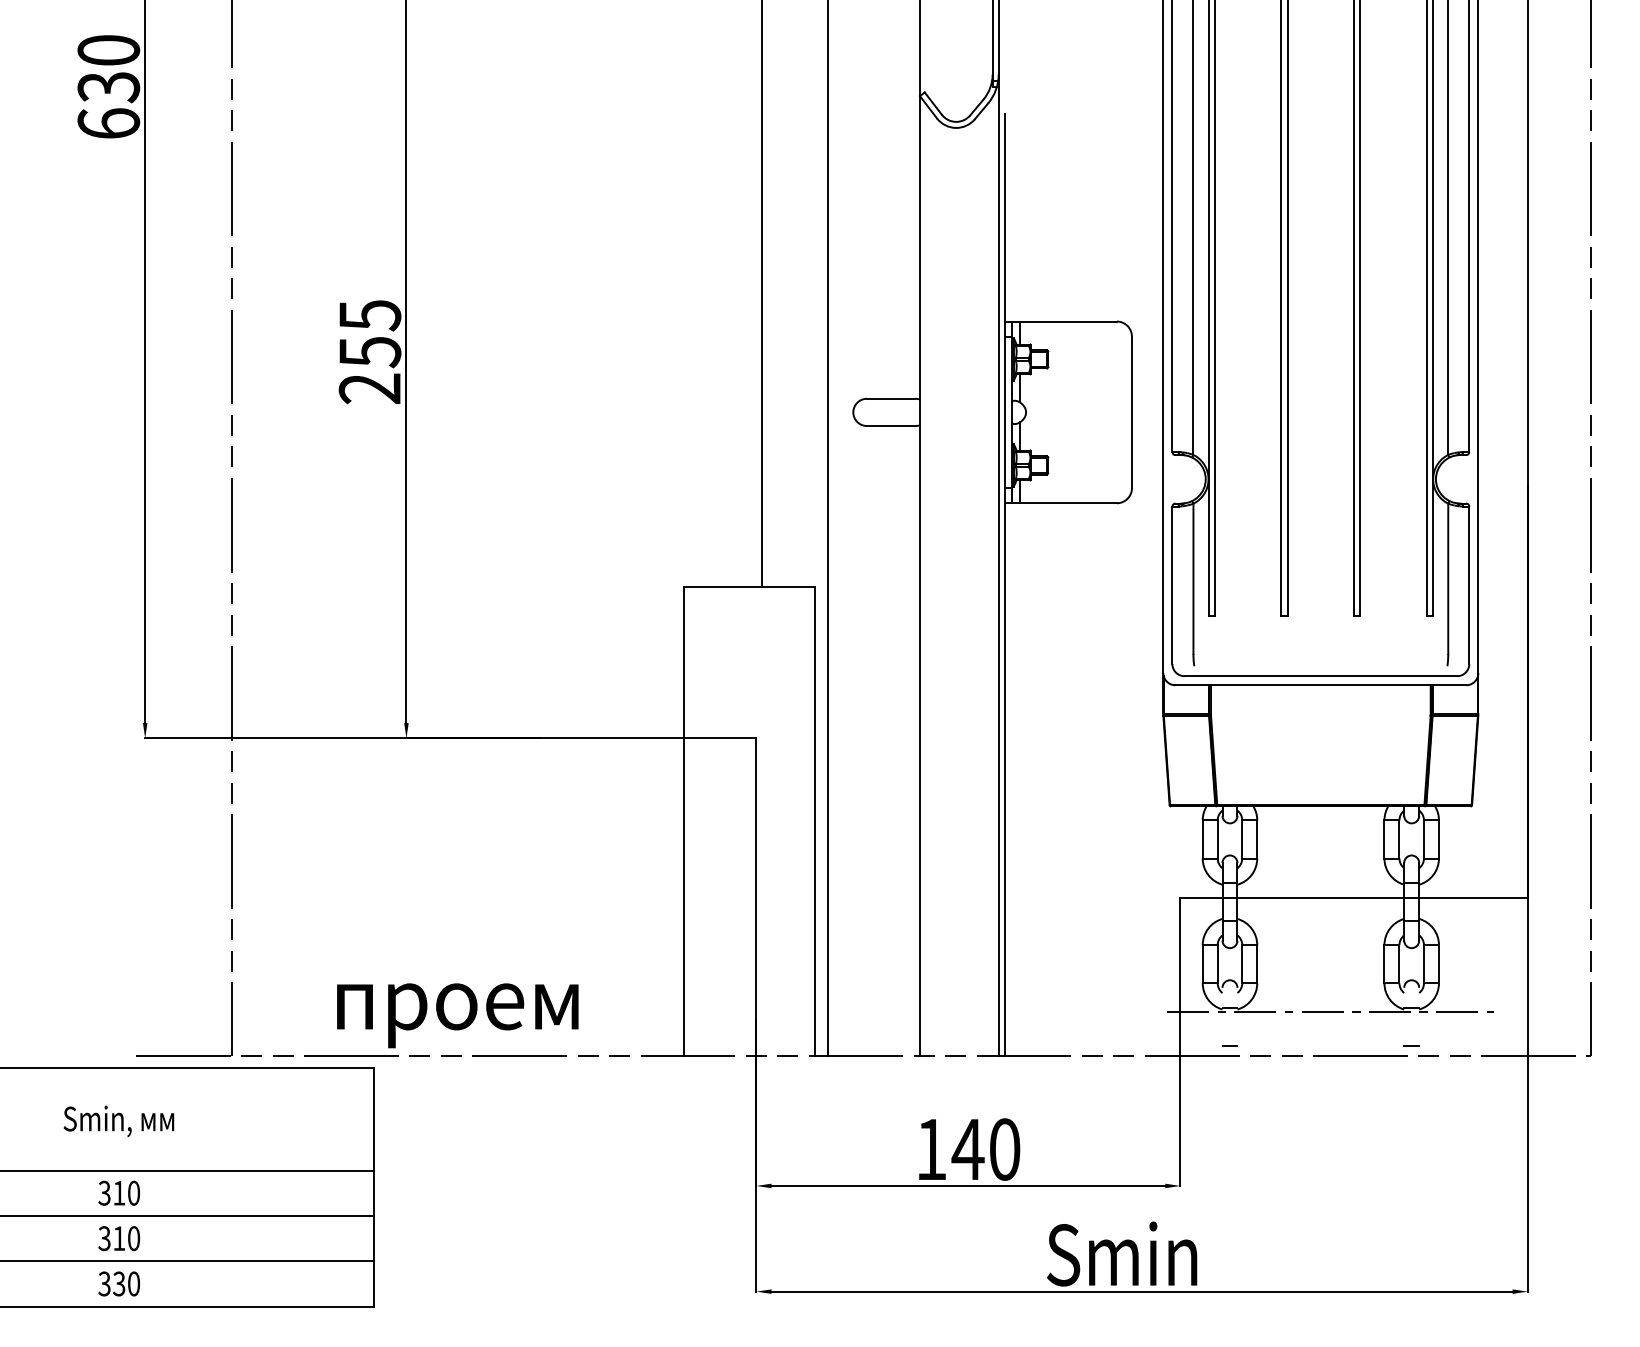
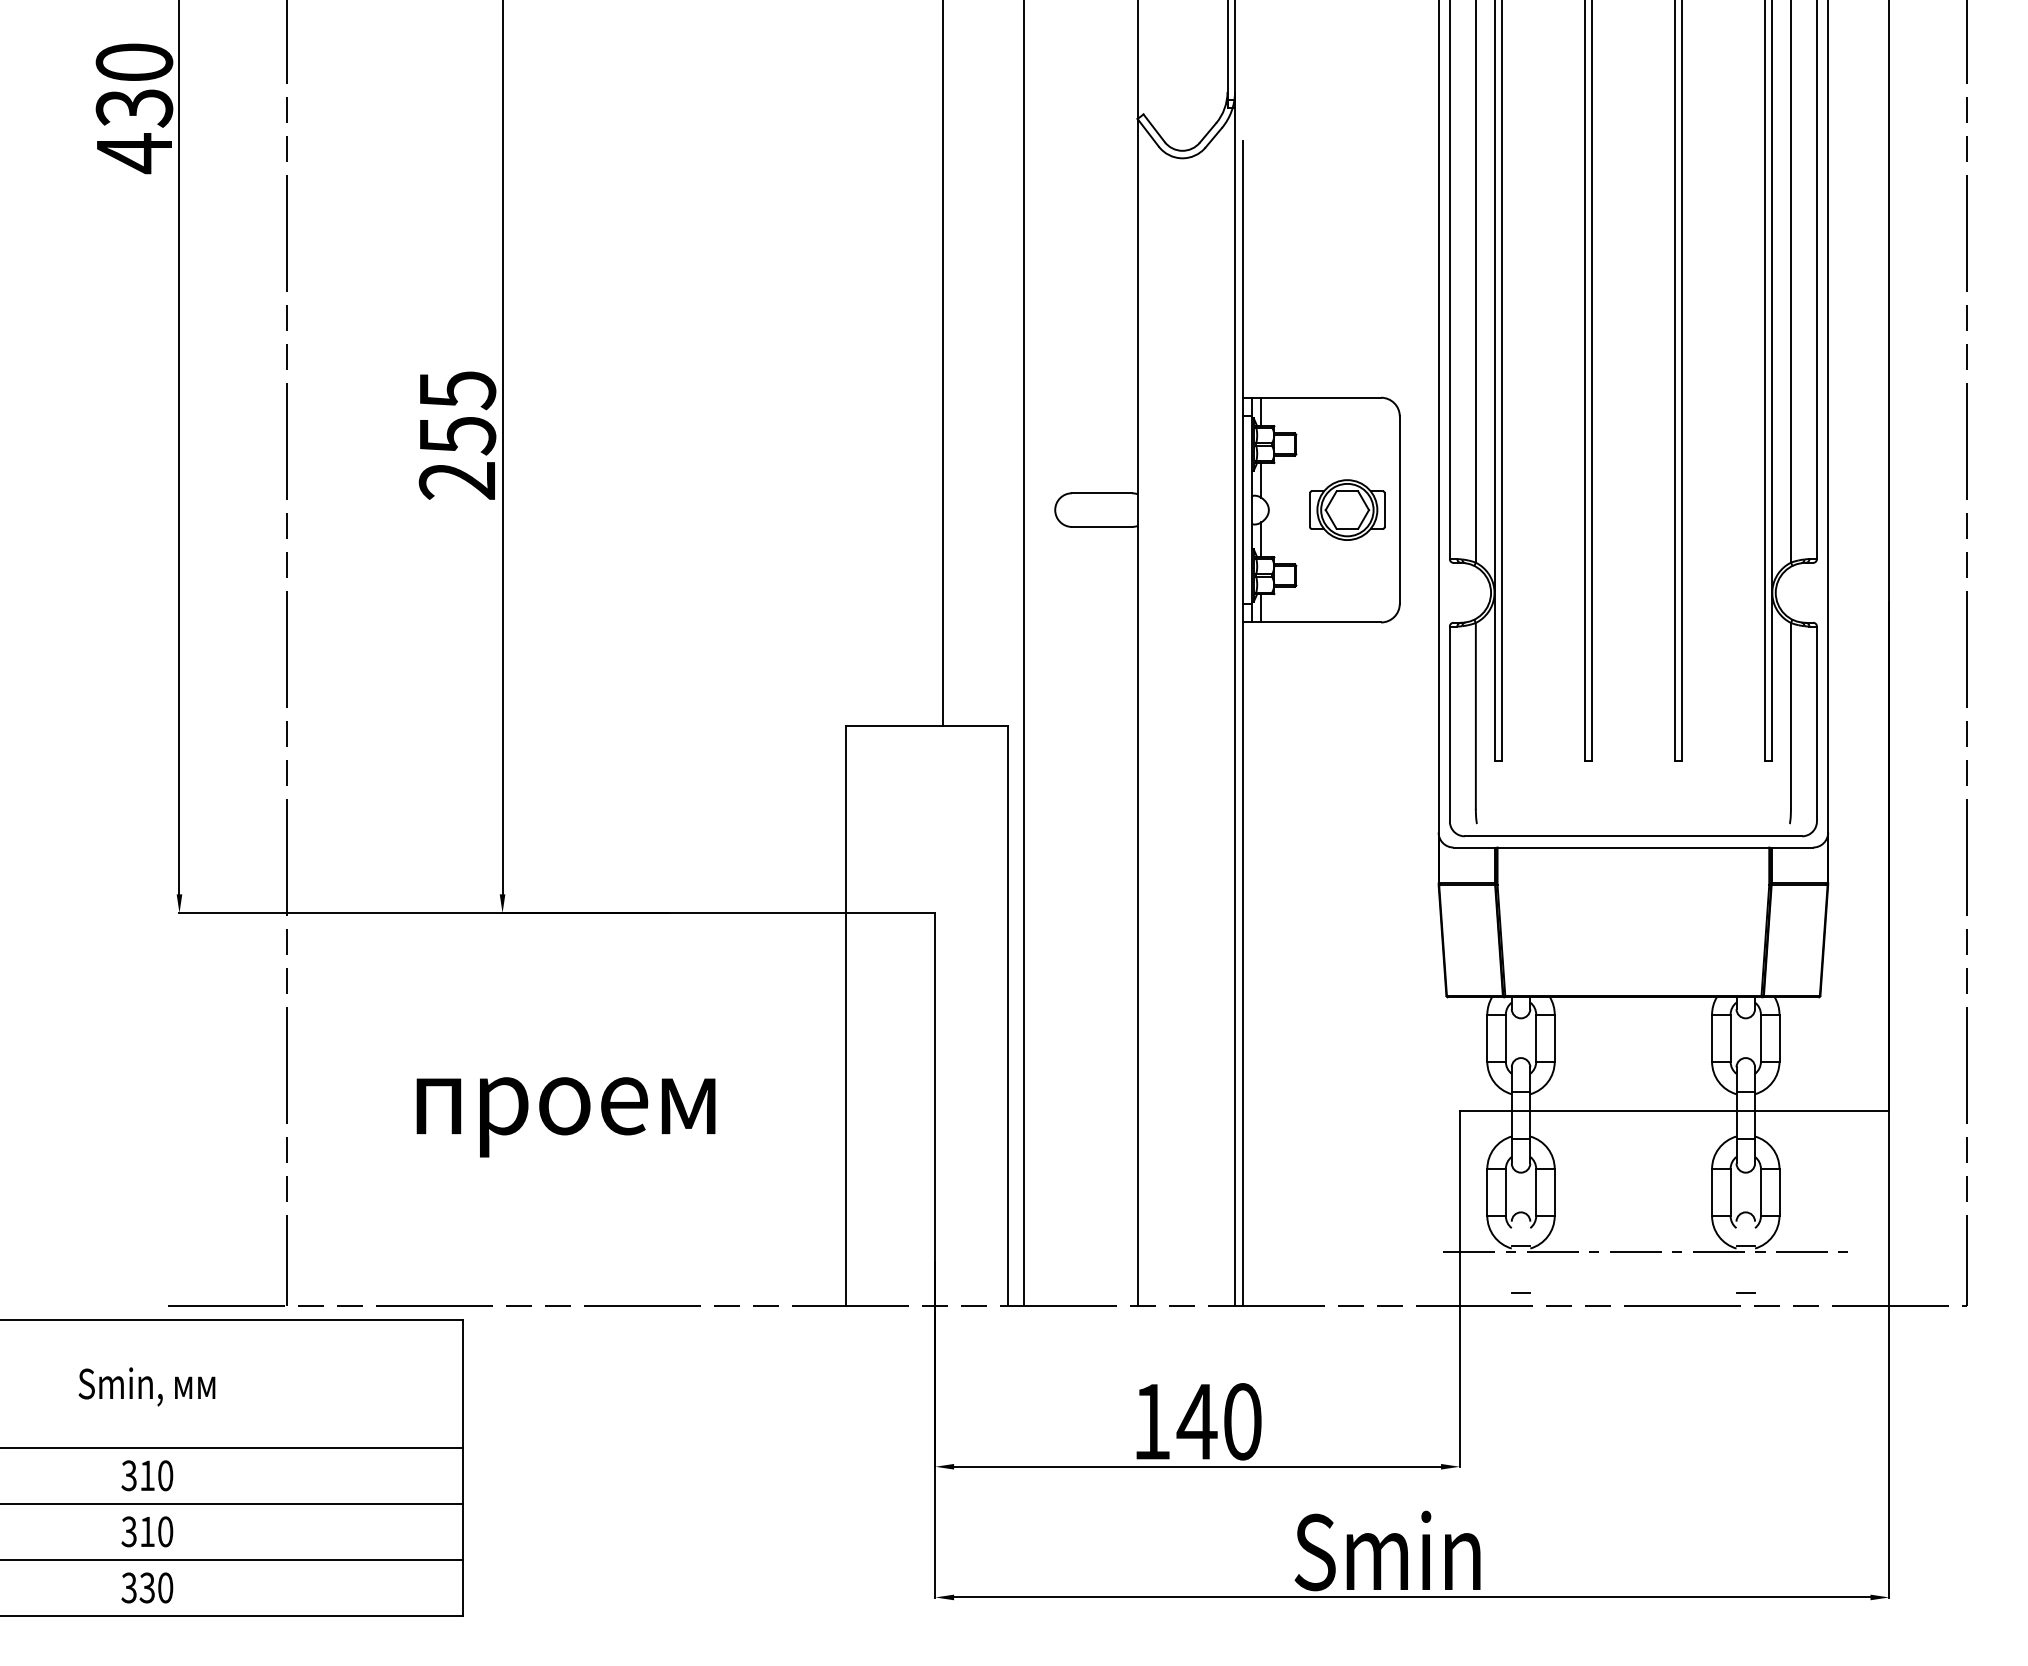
text: (108, 124) -> (134, 153), 630 -> 430
part: (1089, 411) -> (1347, 509), added
text: (457, 1015) -> (565, 1117), moved

